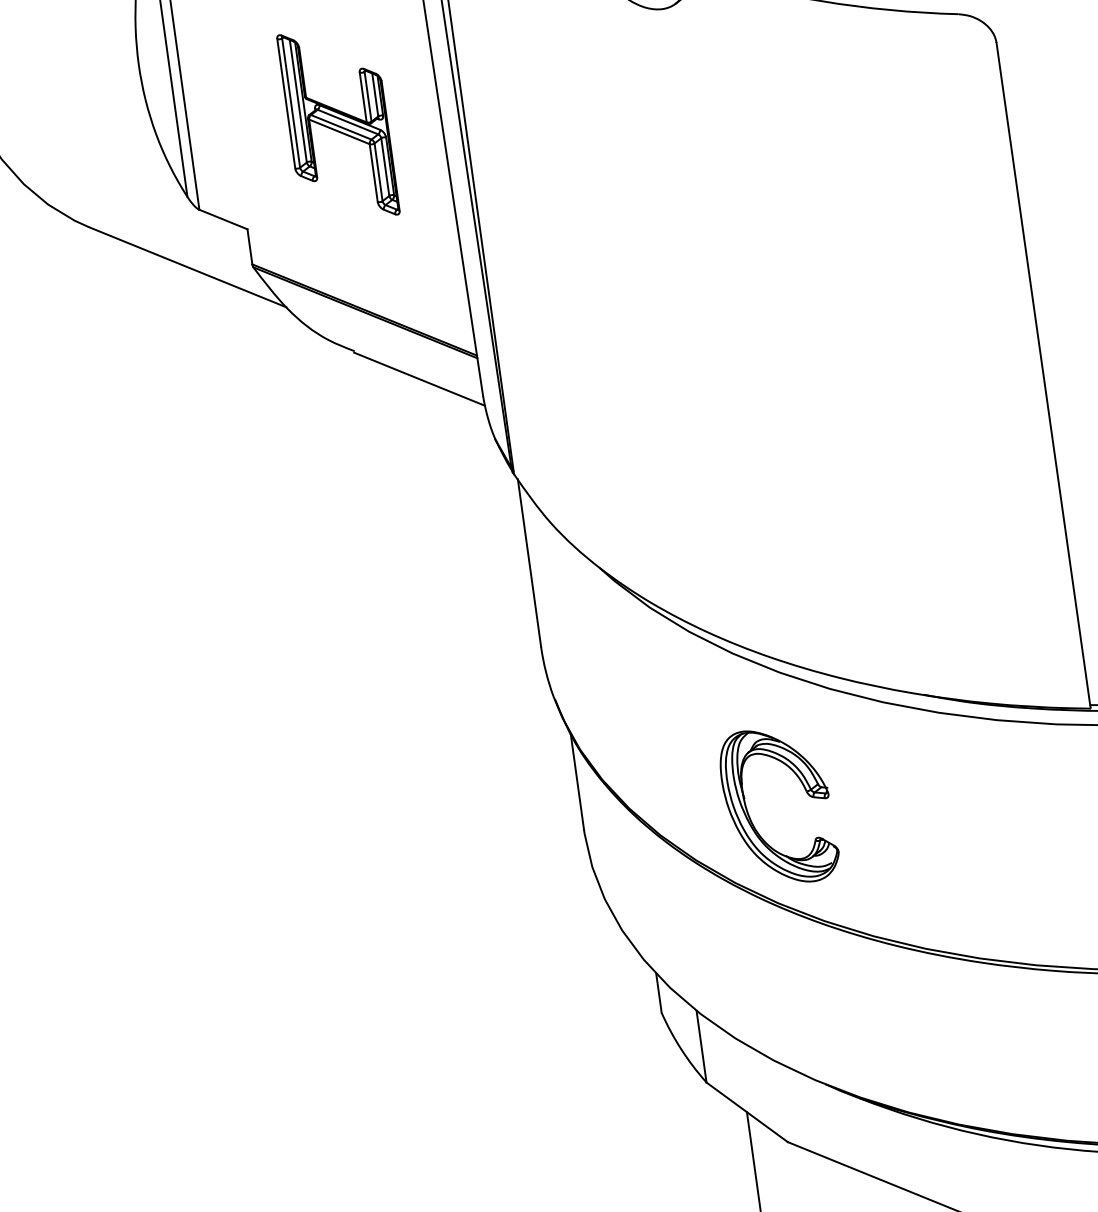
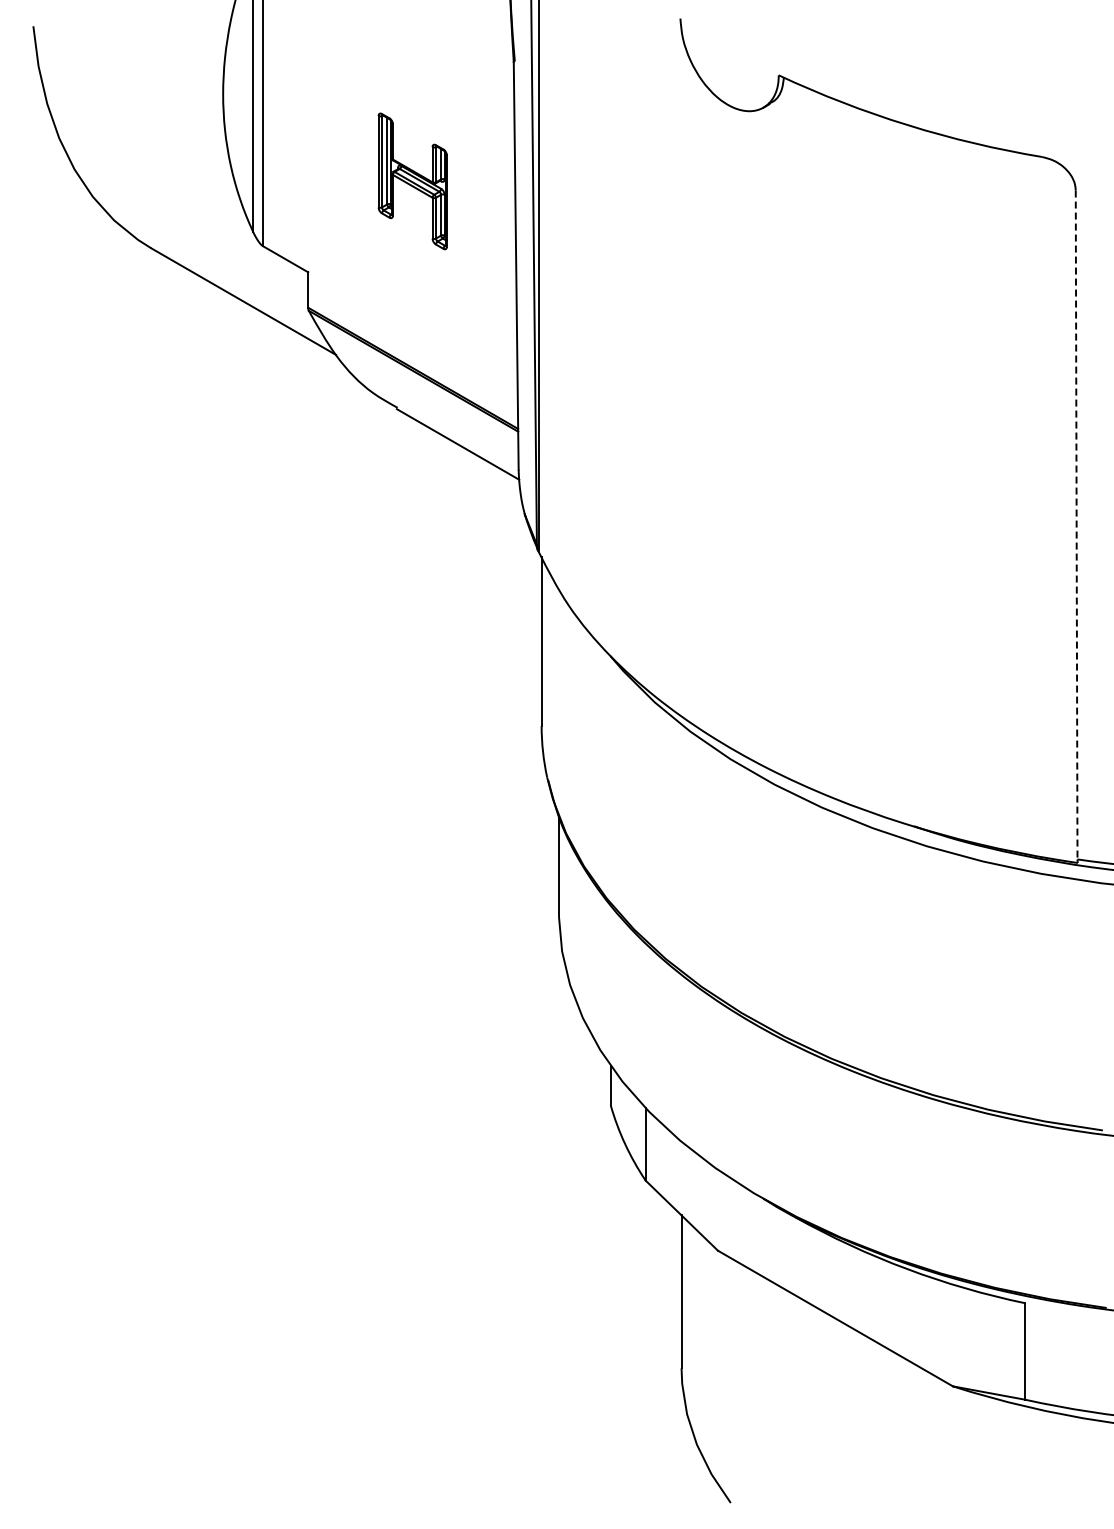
part: (338, 125) -> (412, 181), size x0.7
line: (1043, 374) -> (1076, 525), solid -> dashed
part: (805, 791) -> (783, 905), removed

